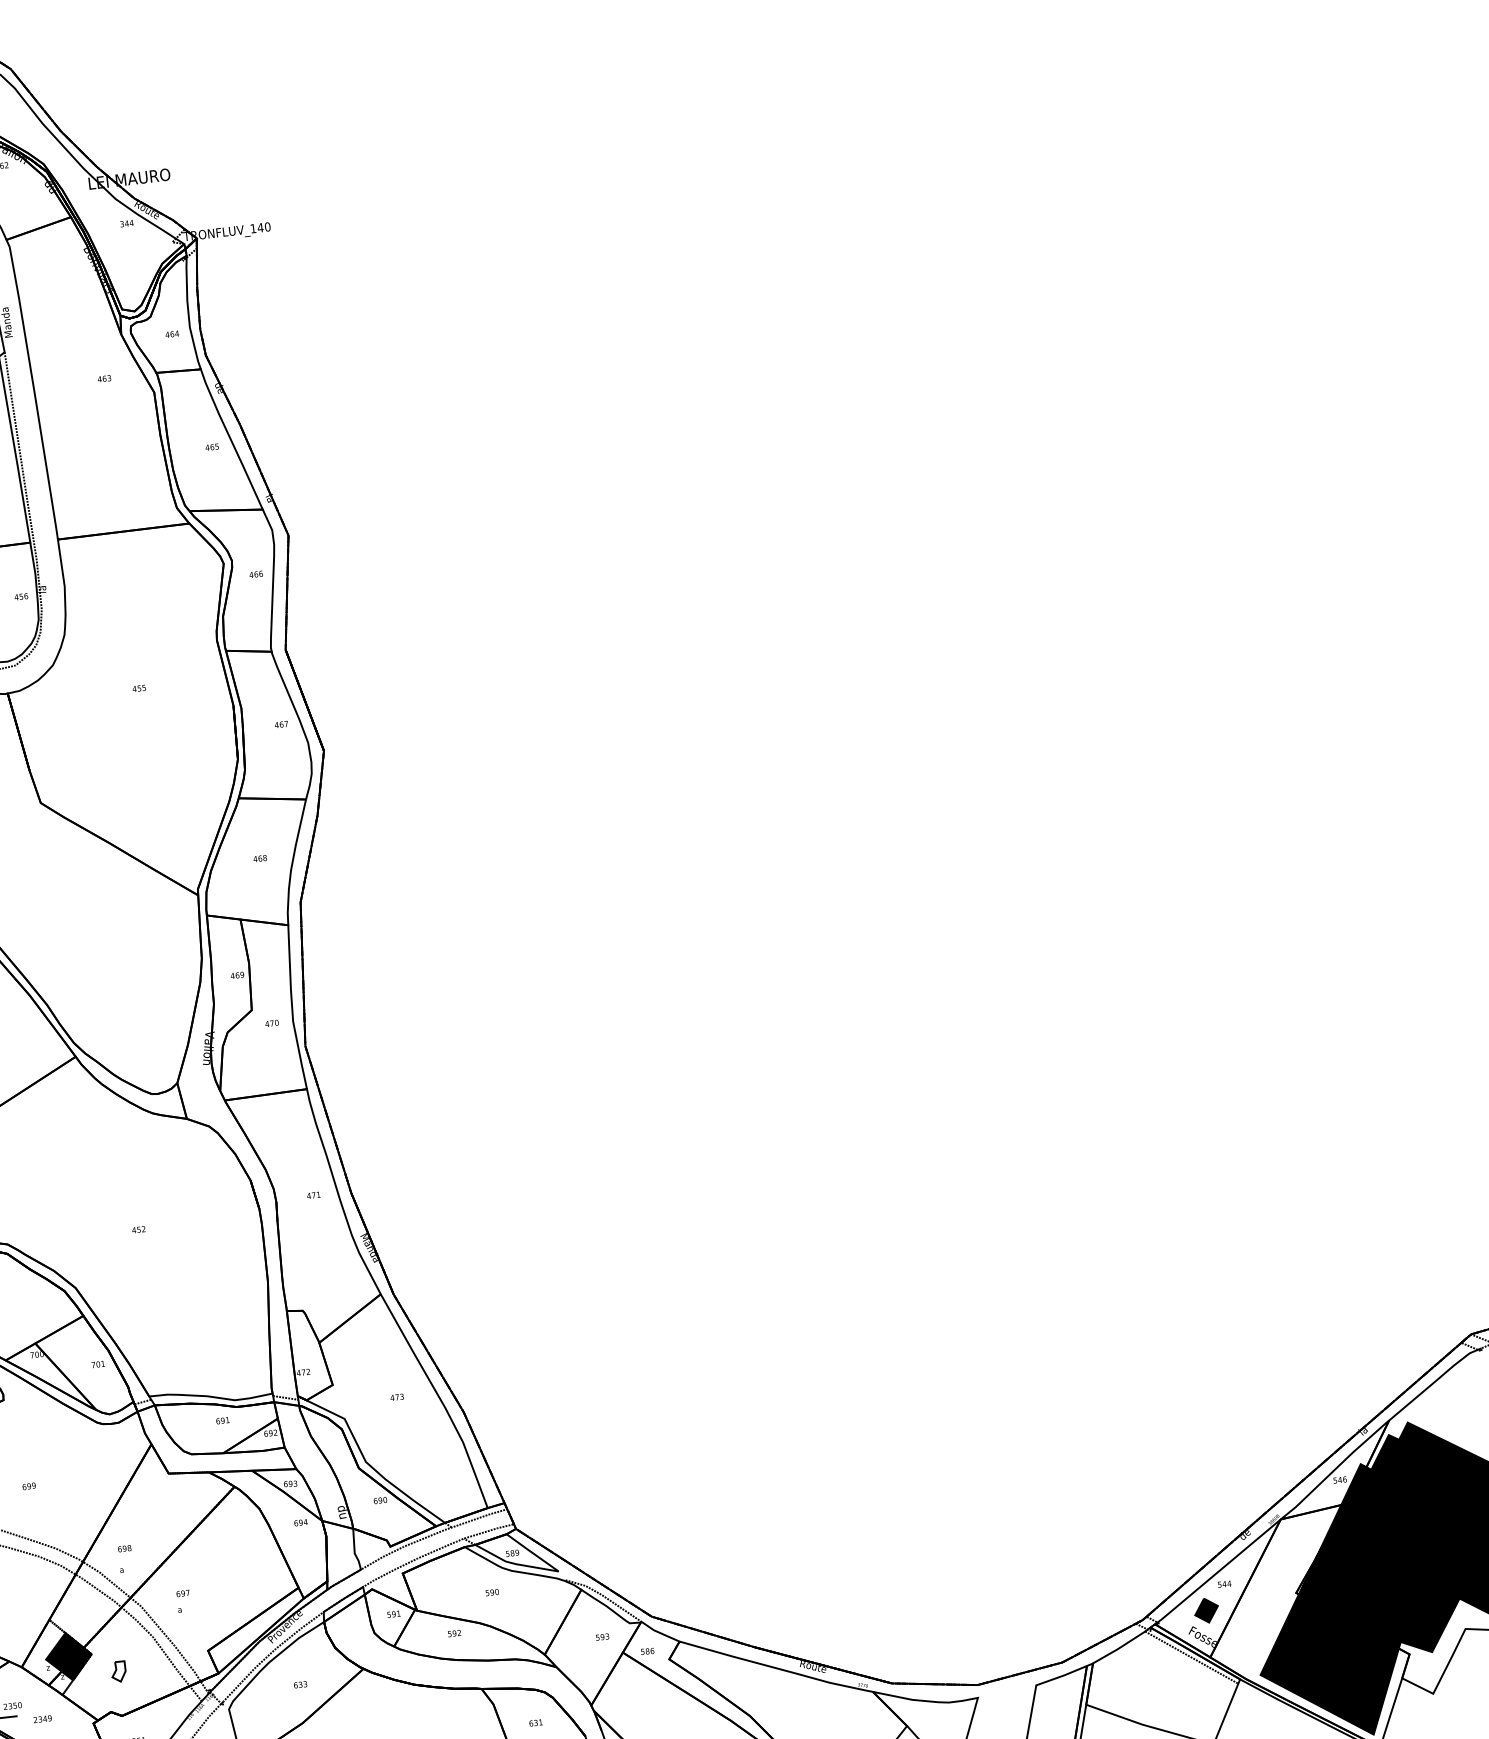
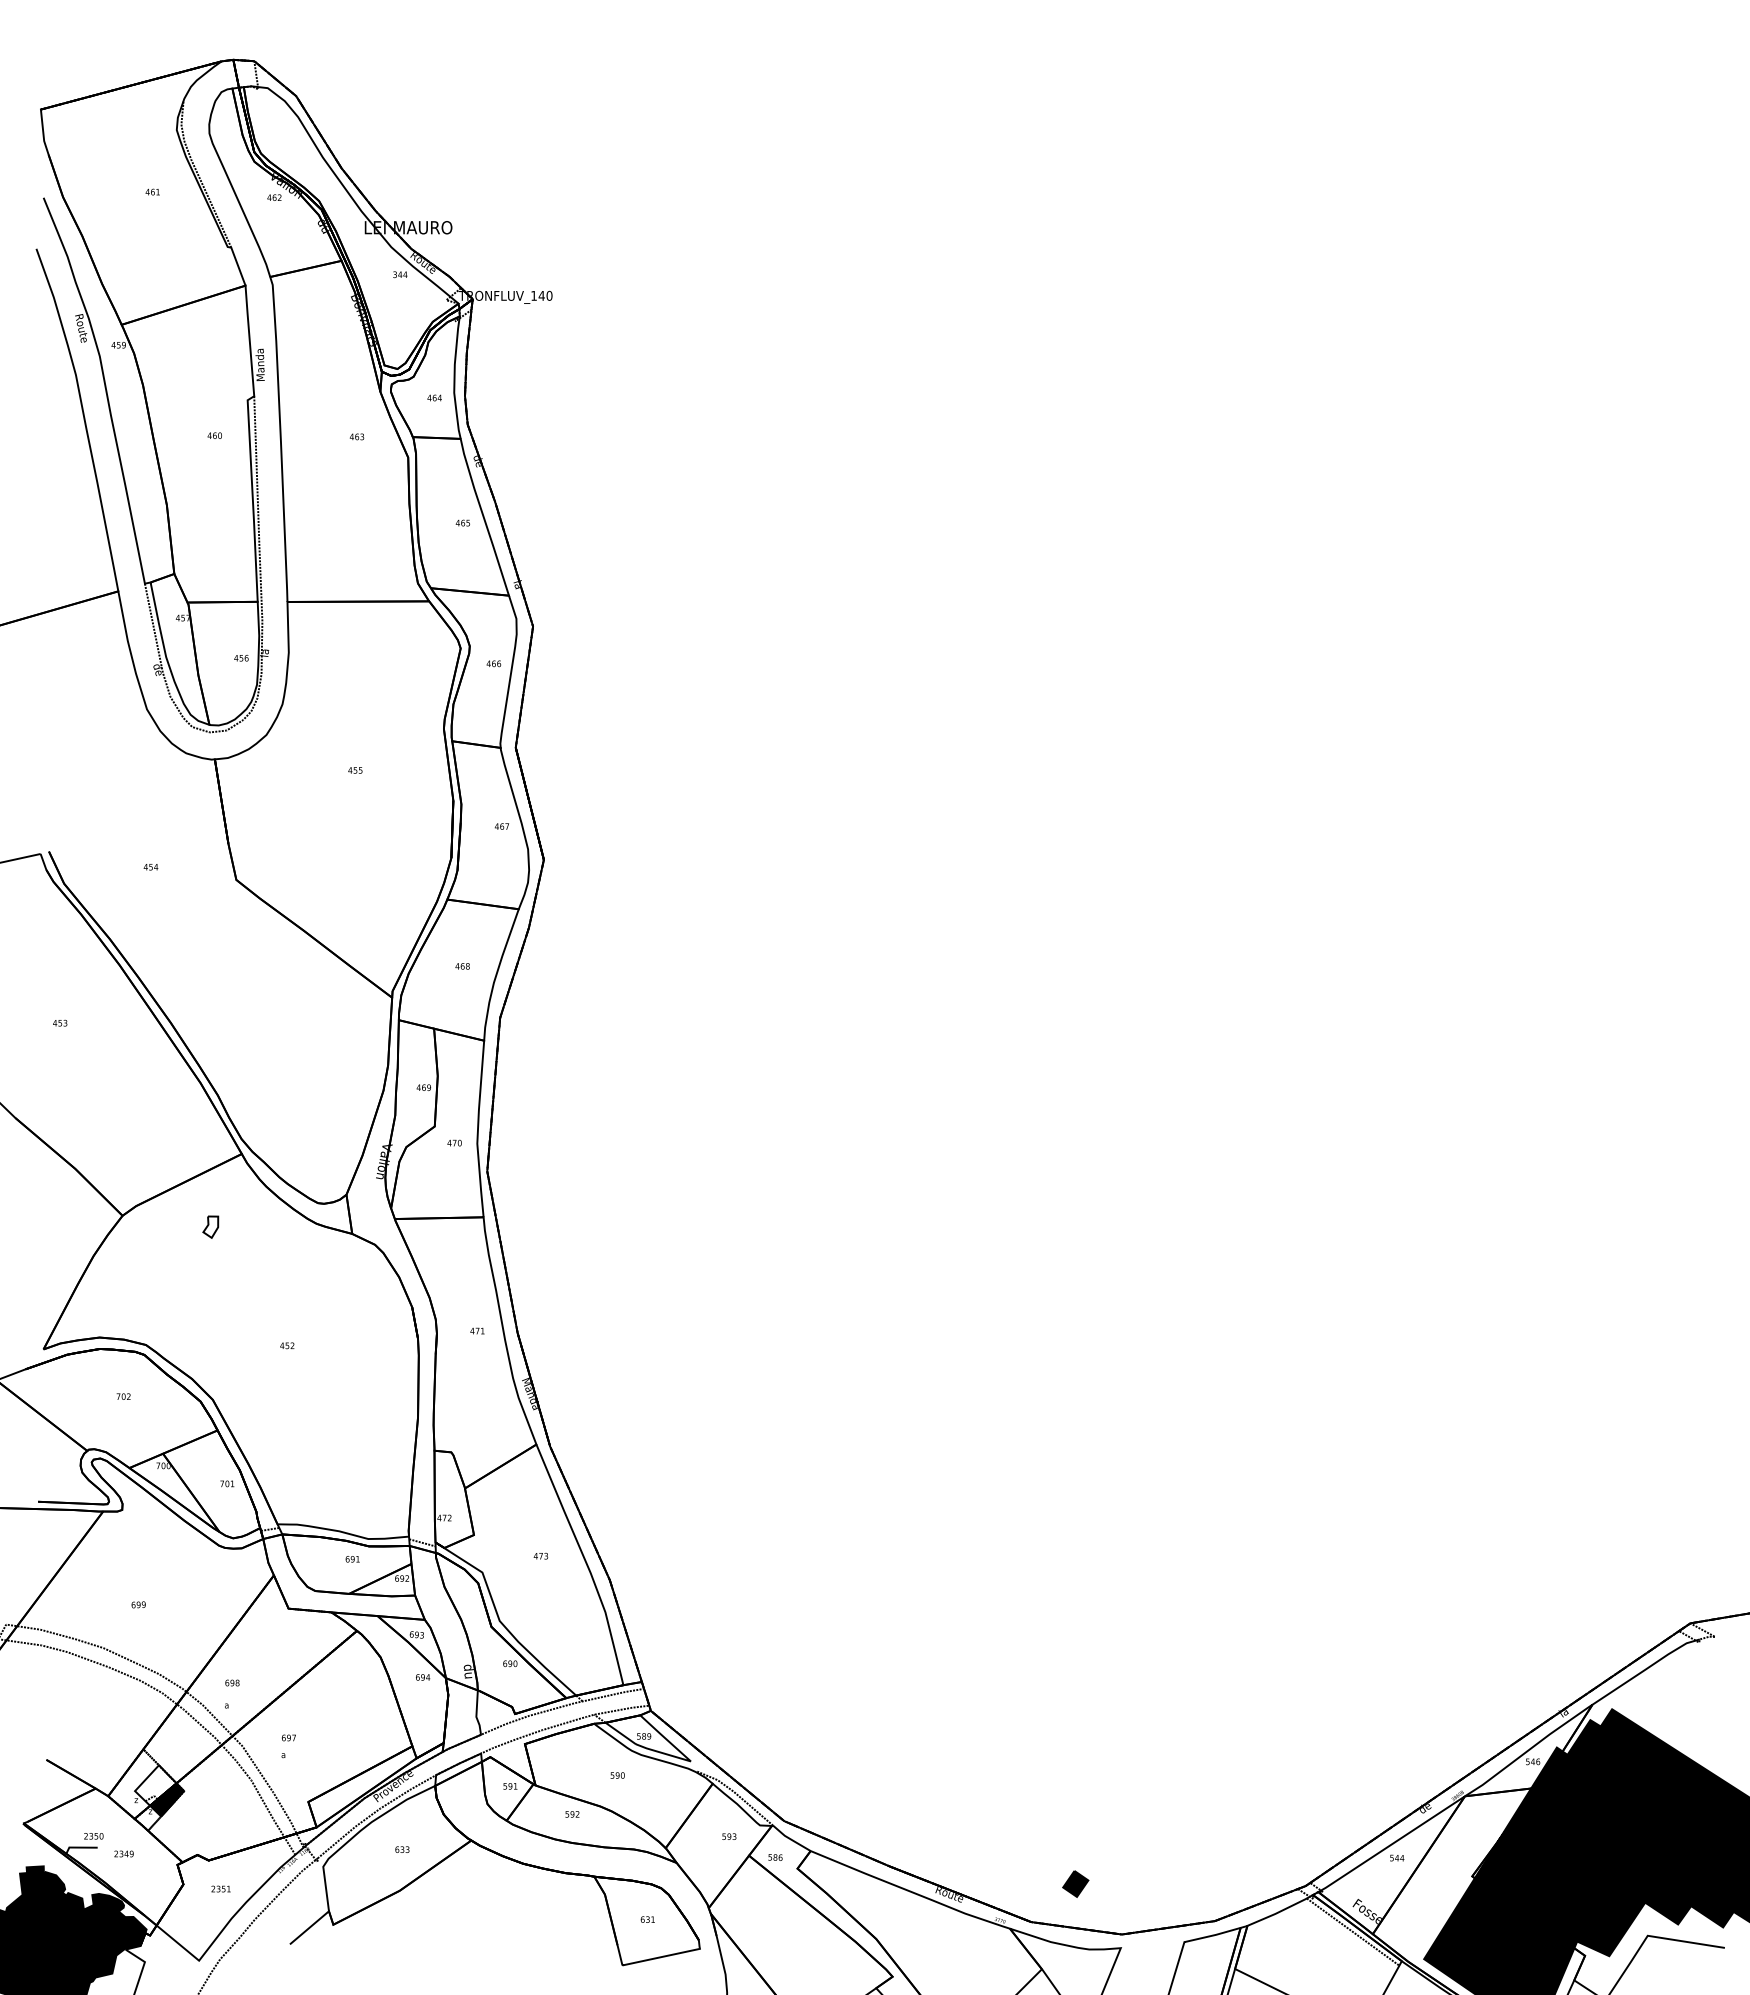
part: (1206, 1610) -> (1075, 1883), moved
fill: (64, 1652) -> (155, 1785), removed
part: (118, 1671) -> (210, 1226), moved

